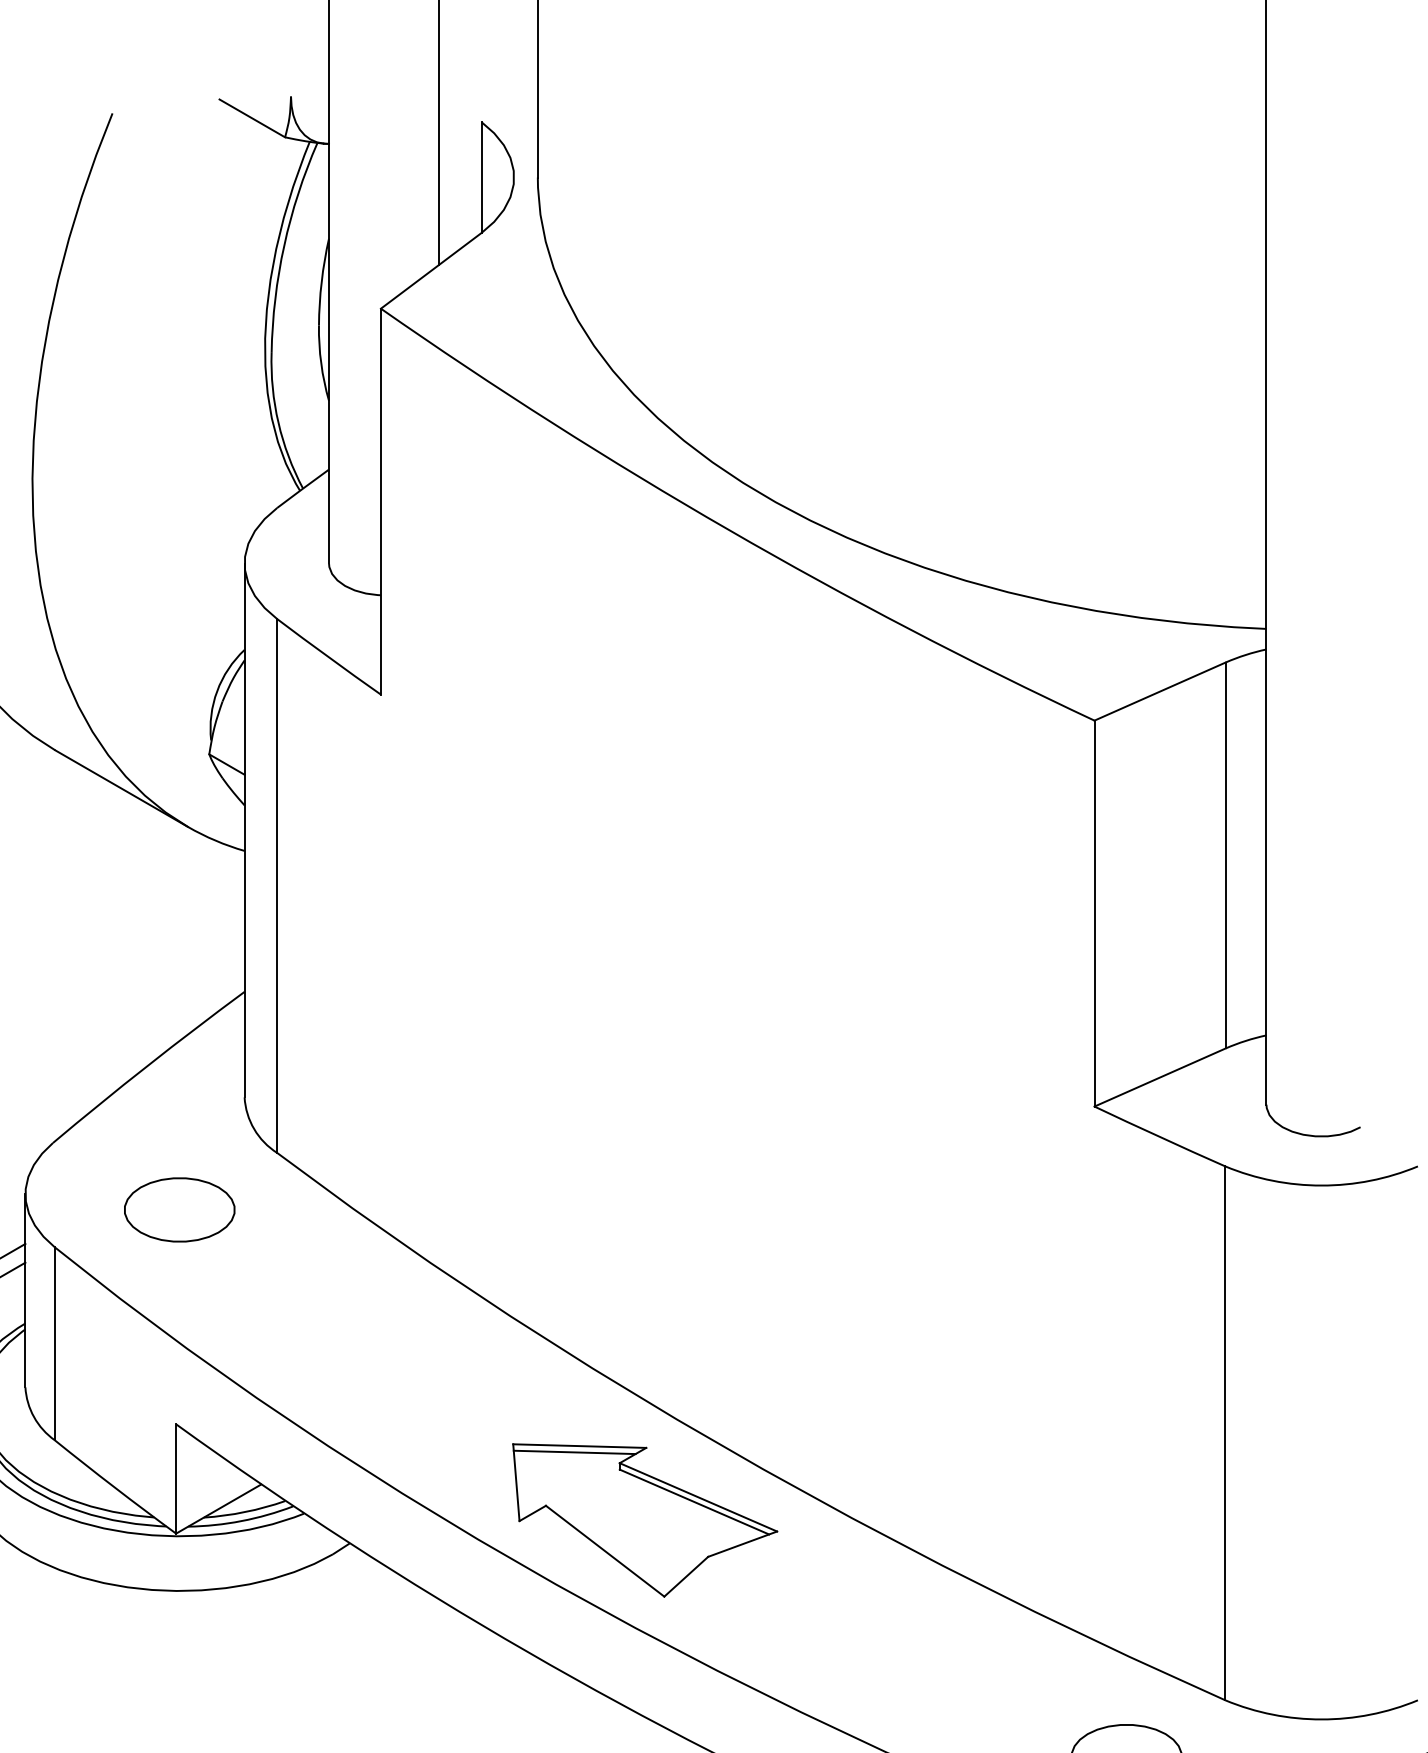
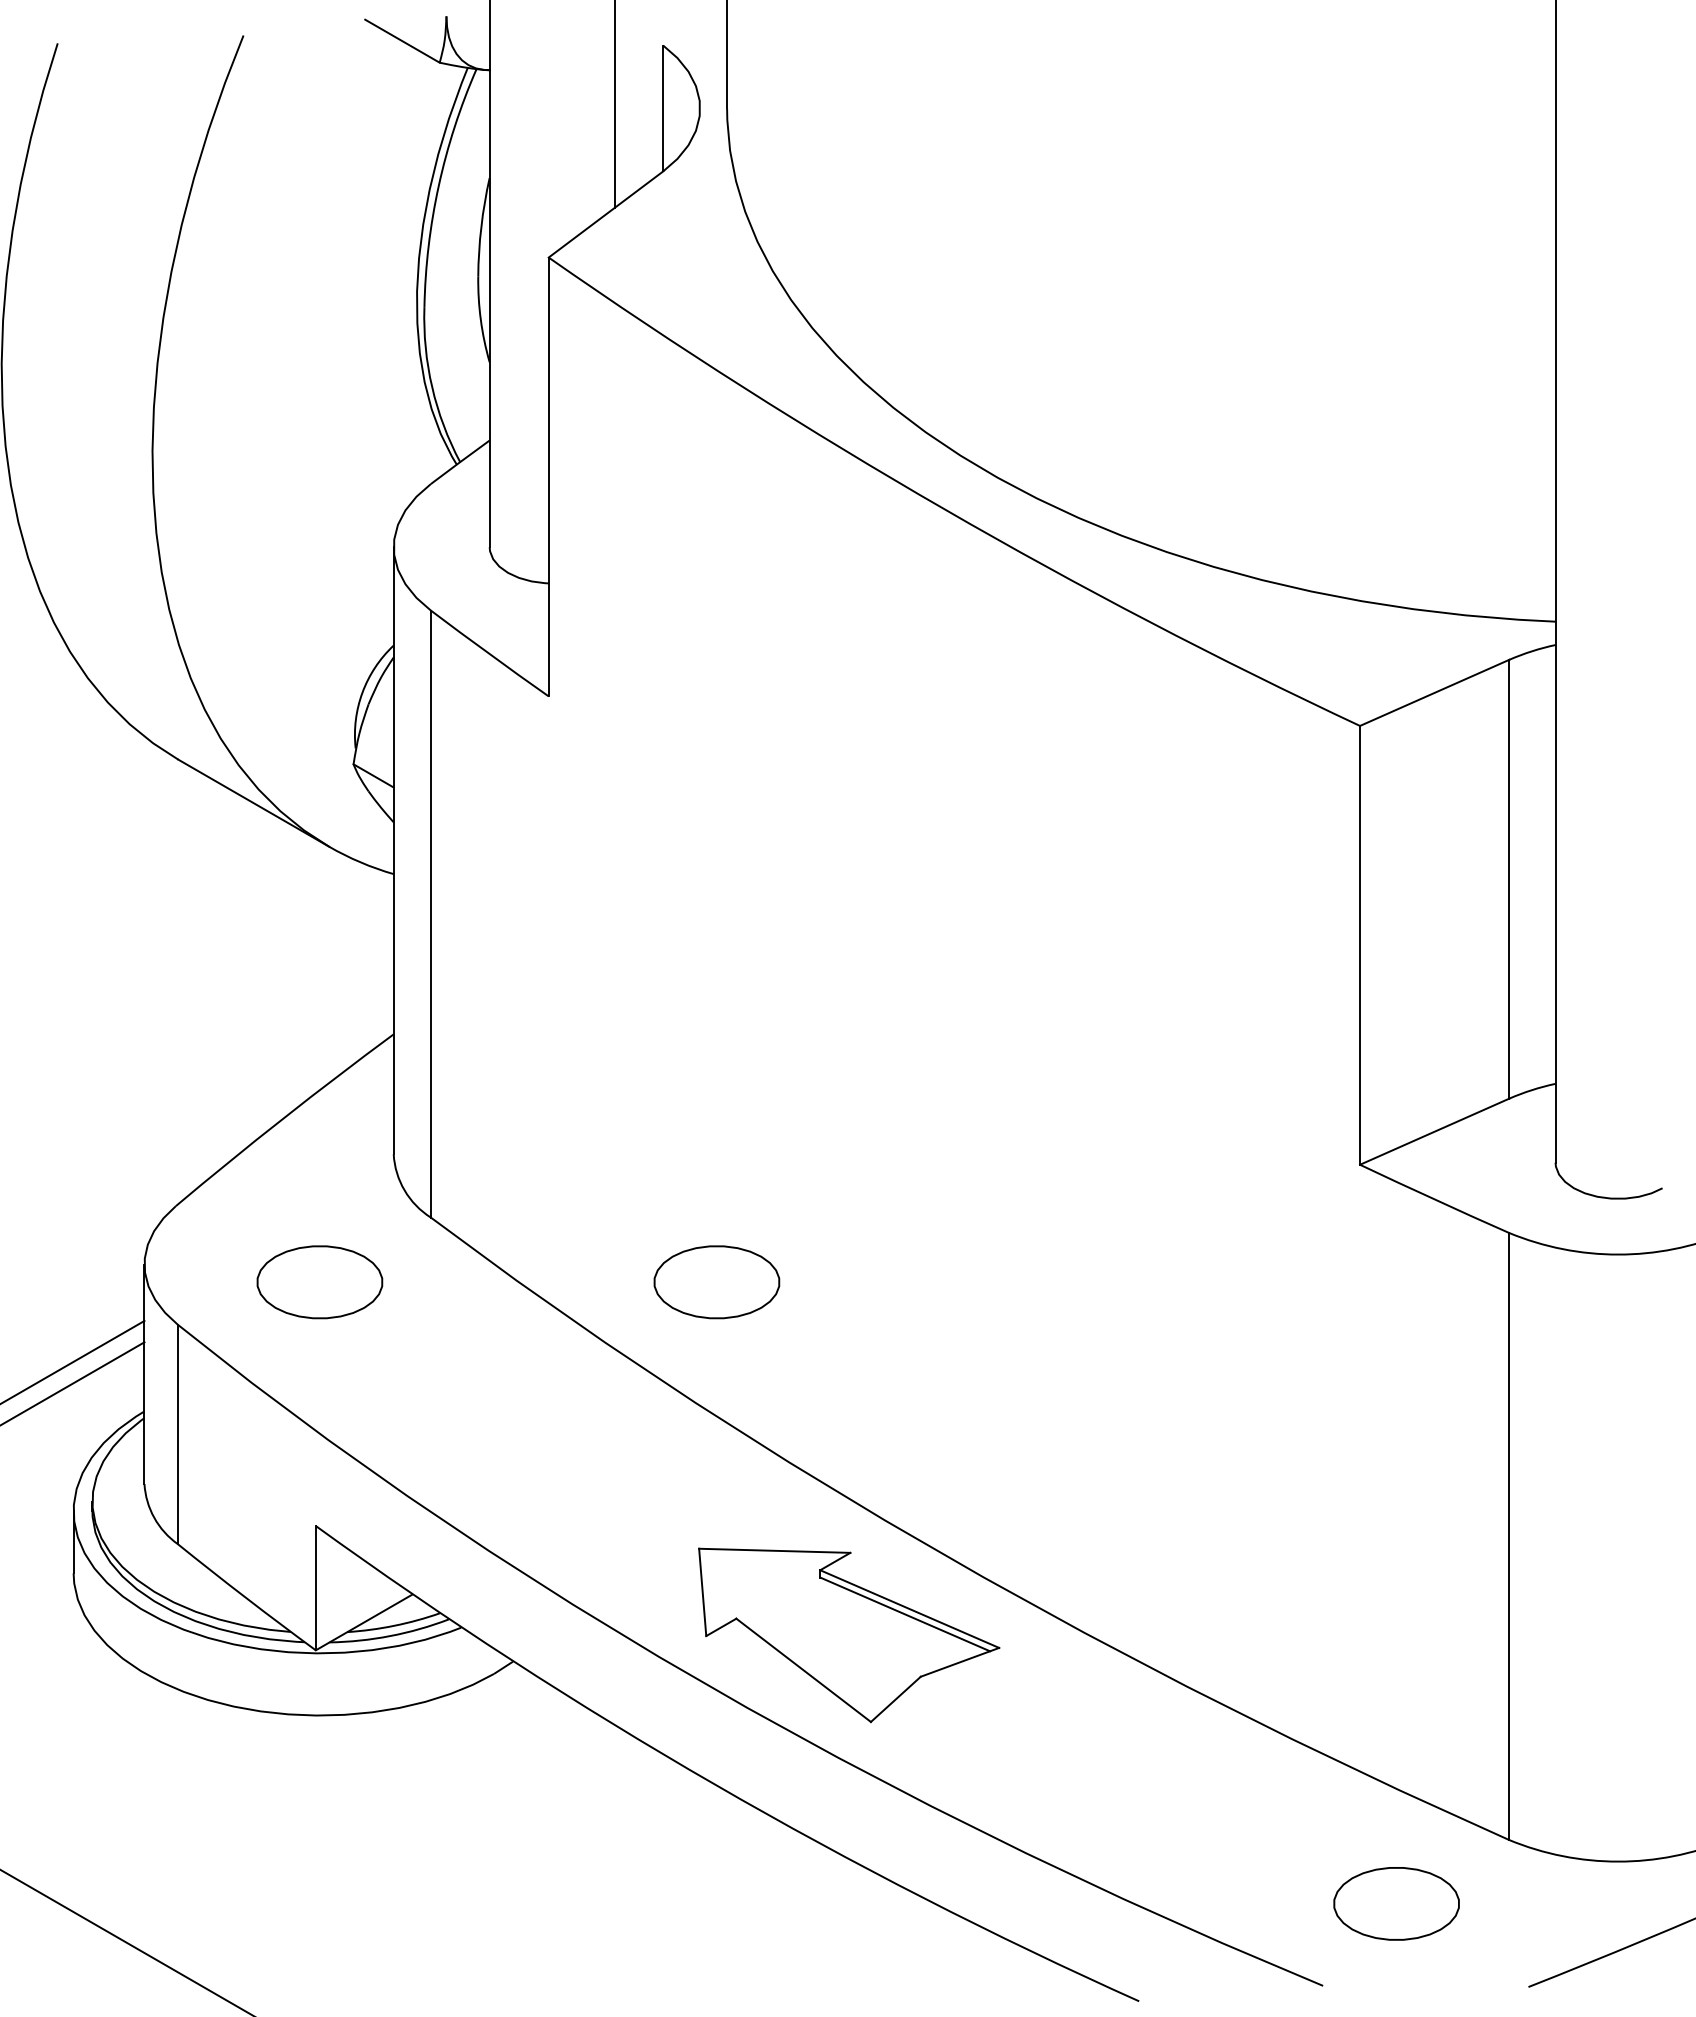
part: (528, 1210) -> (716, 1282), added
line: (574, 1451) -> (768, 1557), removed

